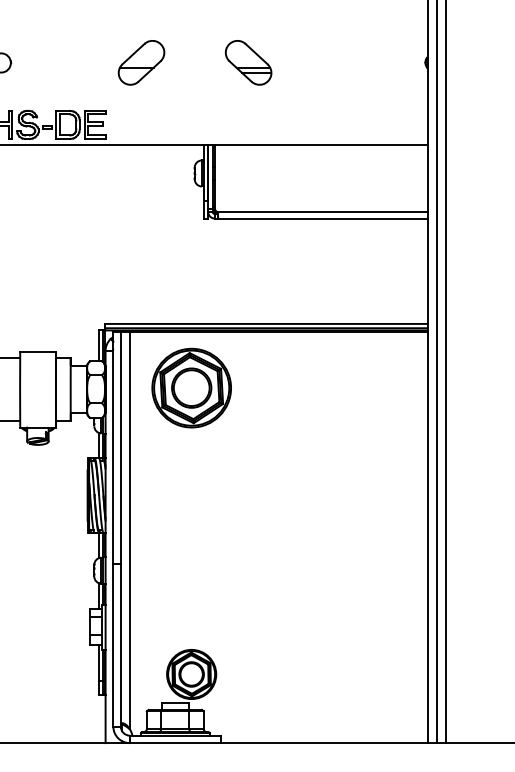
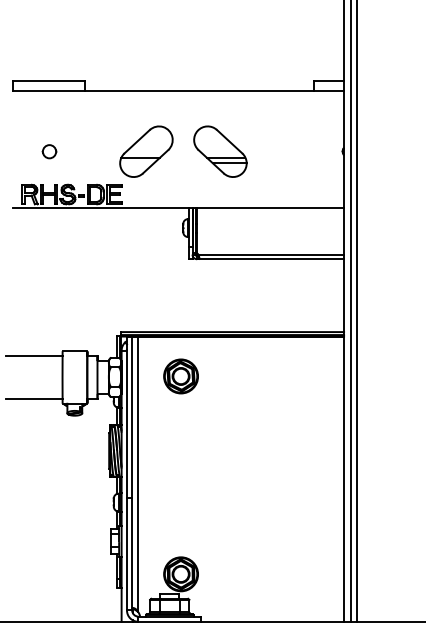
part: (141, 62) -> (146, 151), size x1.67
part: (248, 62) -> (220, 151), size x1.67
part: (190, 388) -> (180, 376), size x0.62

